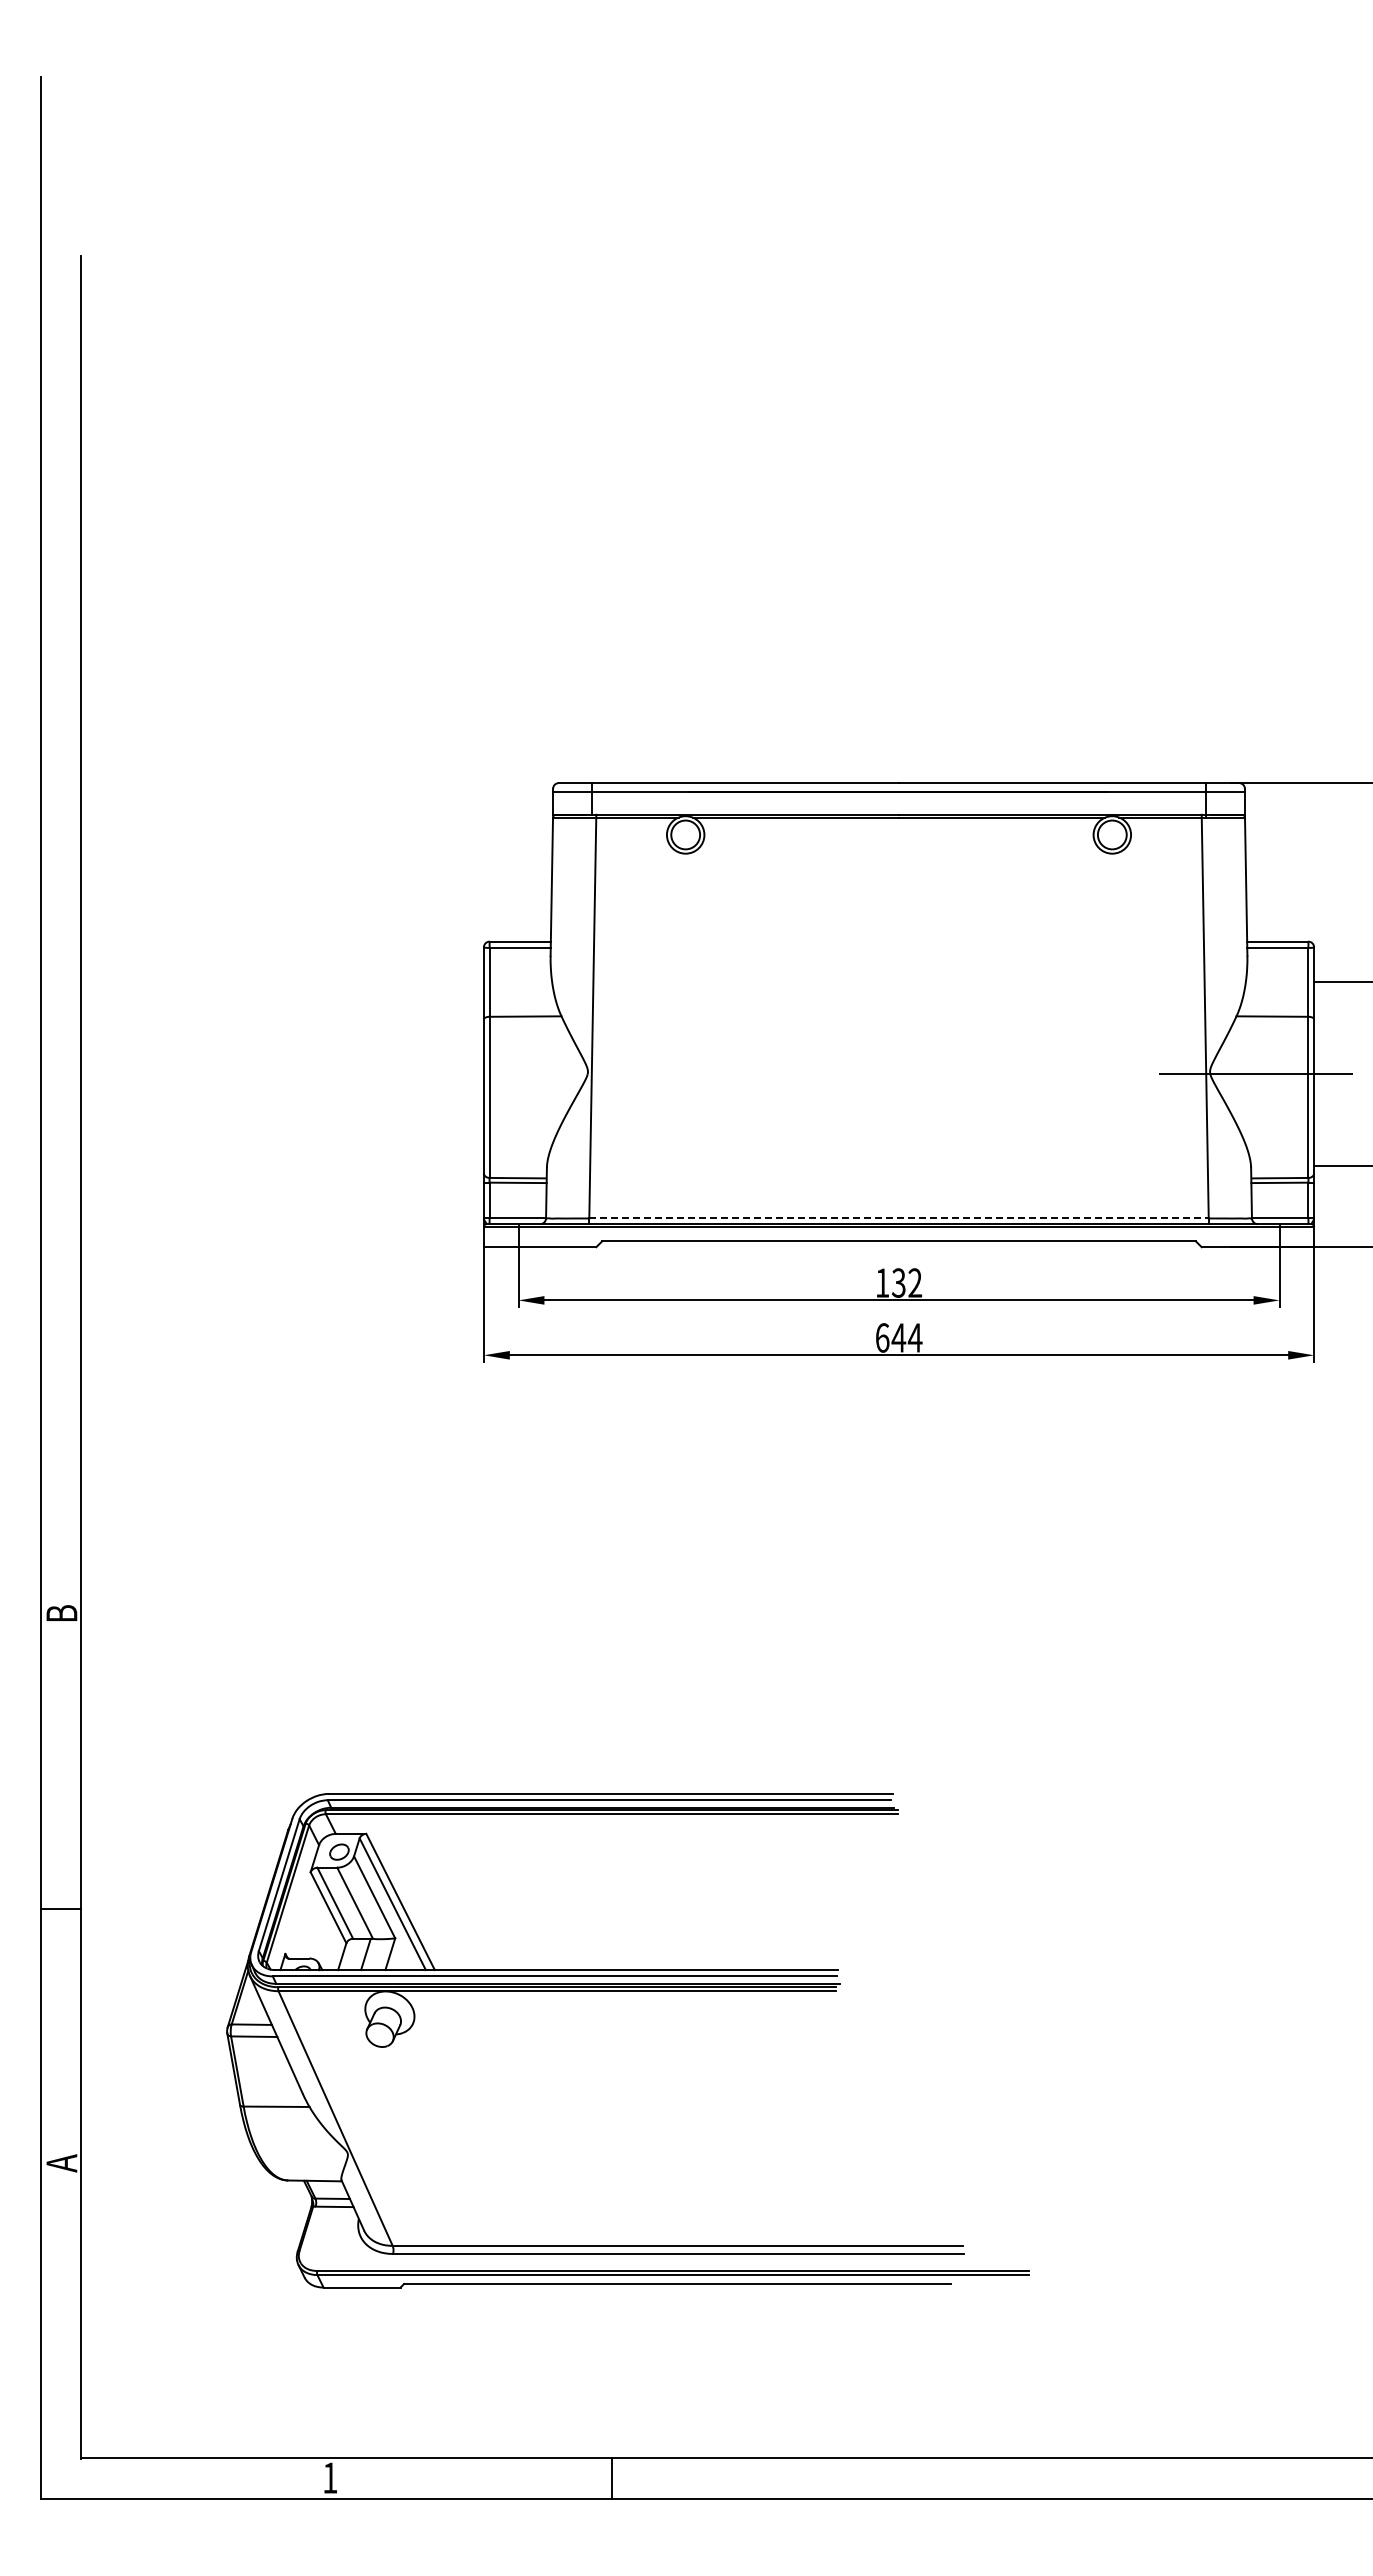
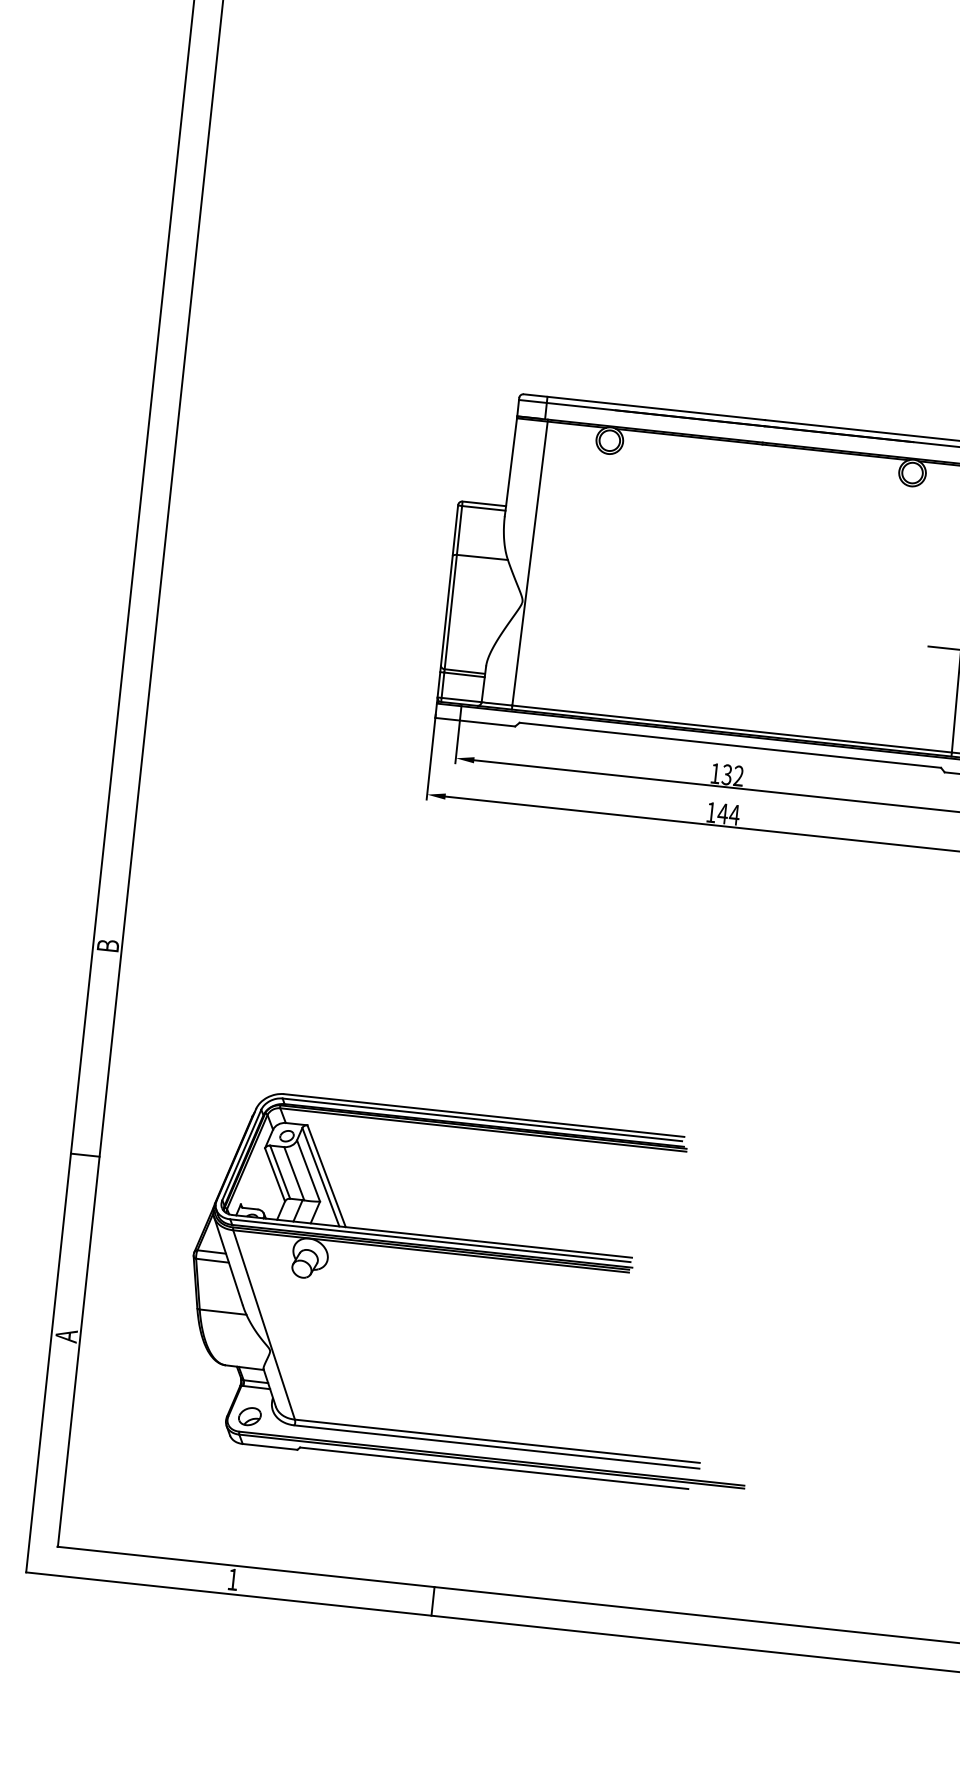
line: (899, 1218) -> (732, 729), dashed -> solid
text: (882, 1337) -> (711, 812), 644 -> 144
part: (329, 2248) -> (249, 1416), added

